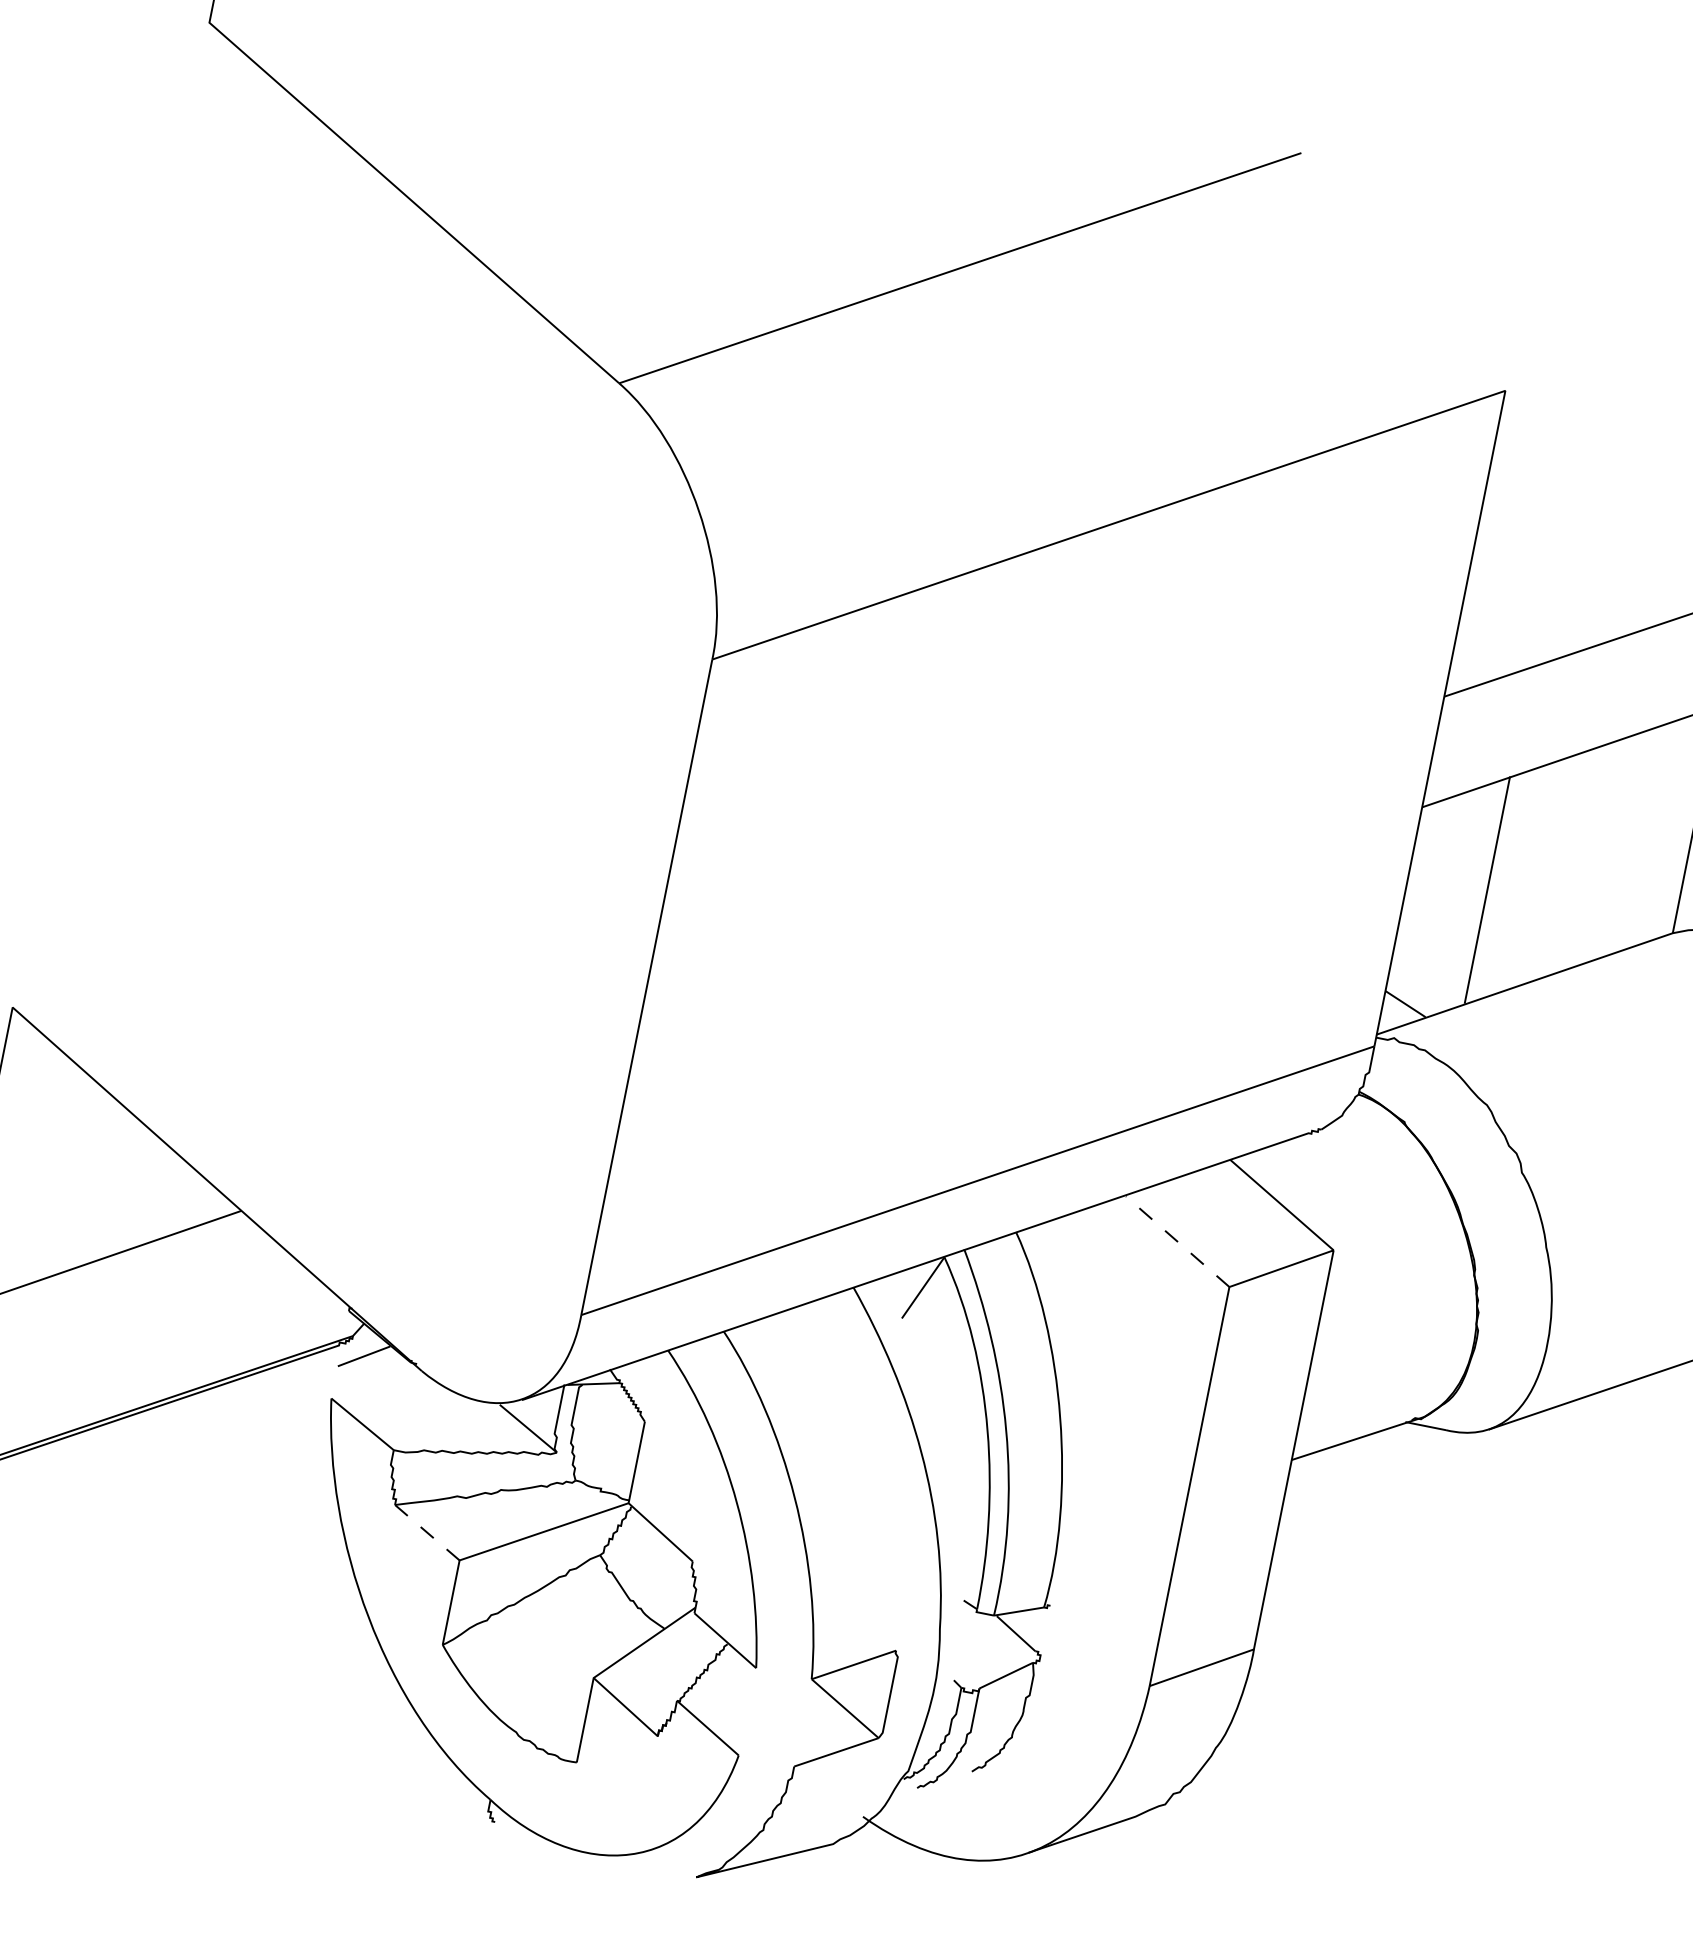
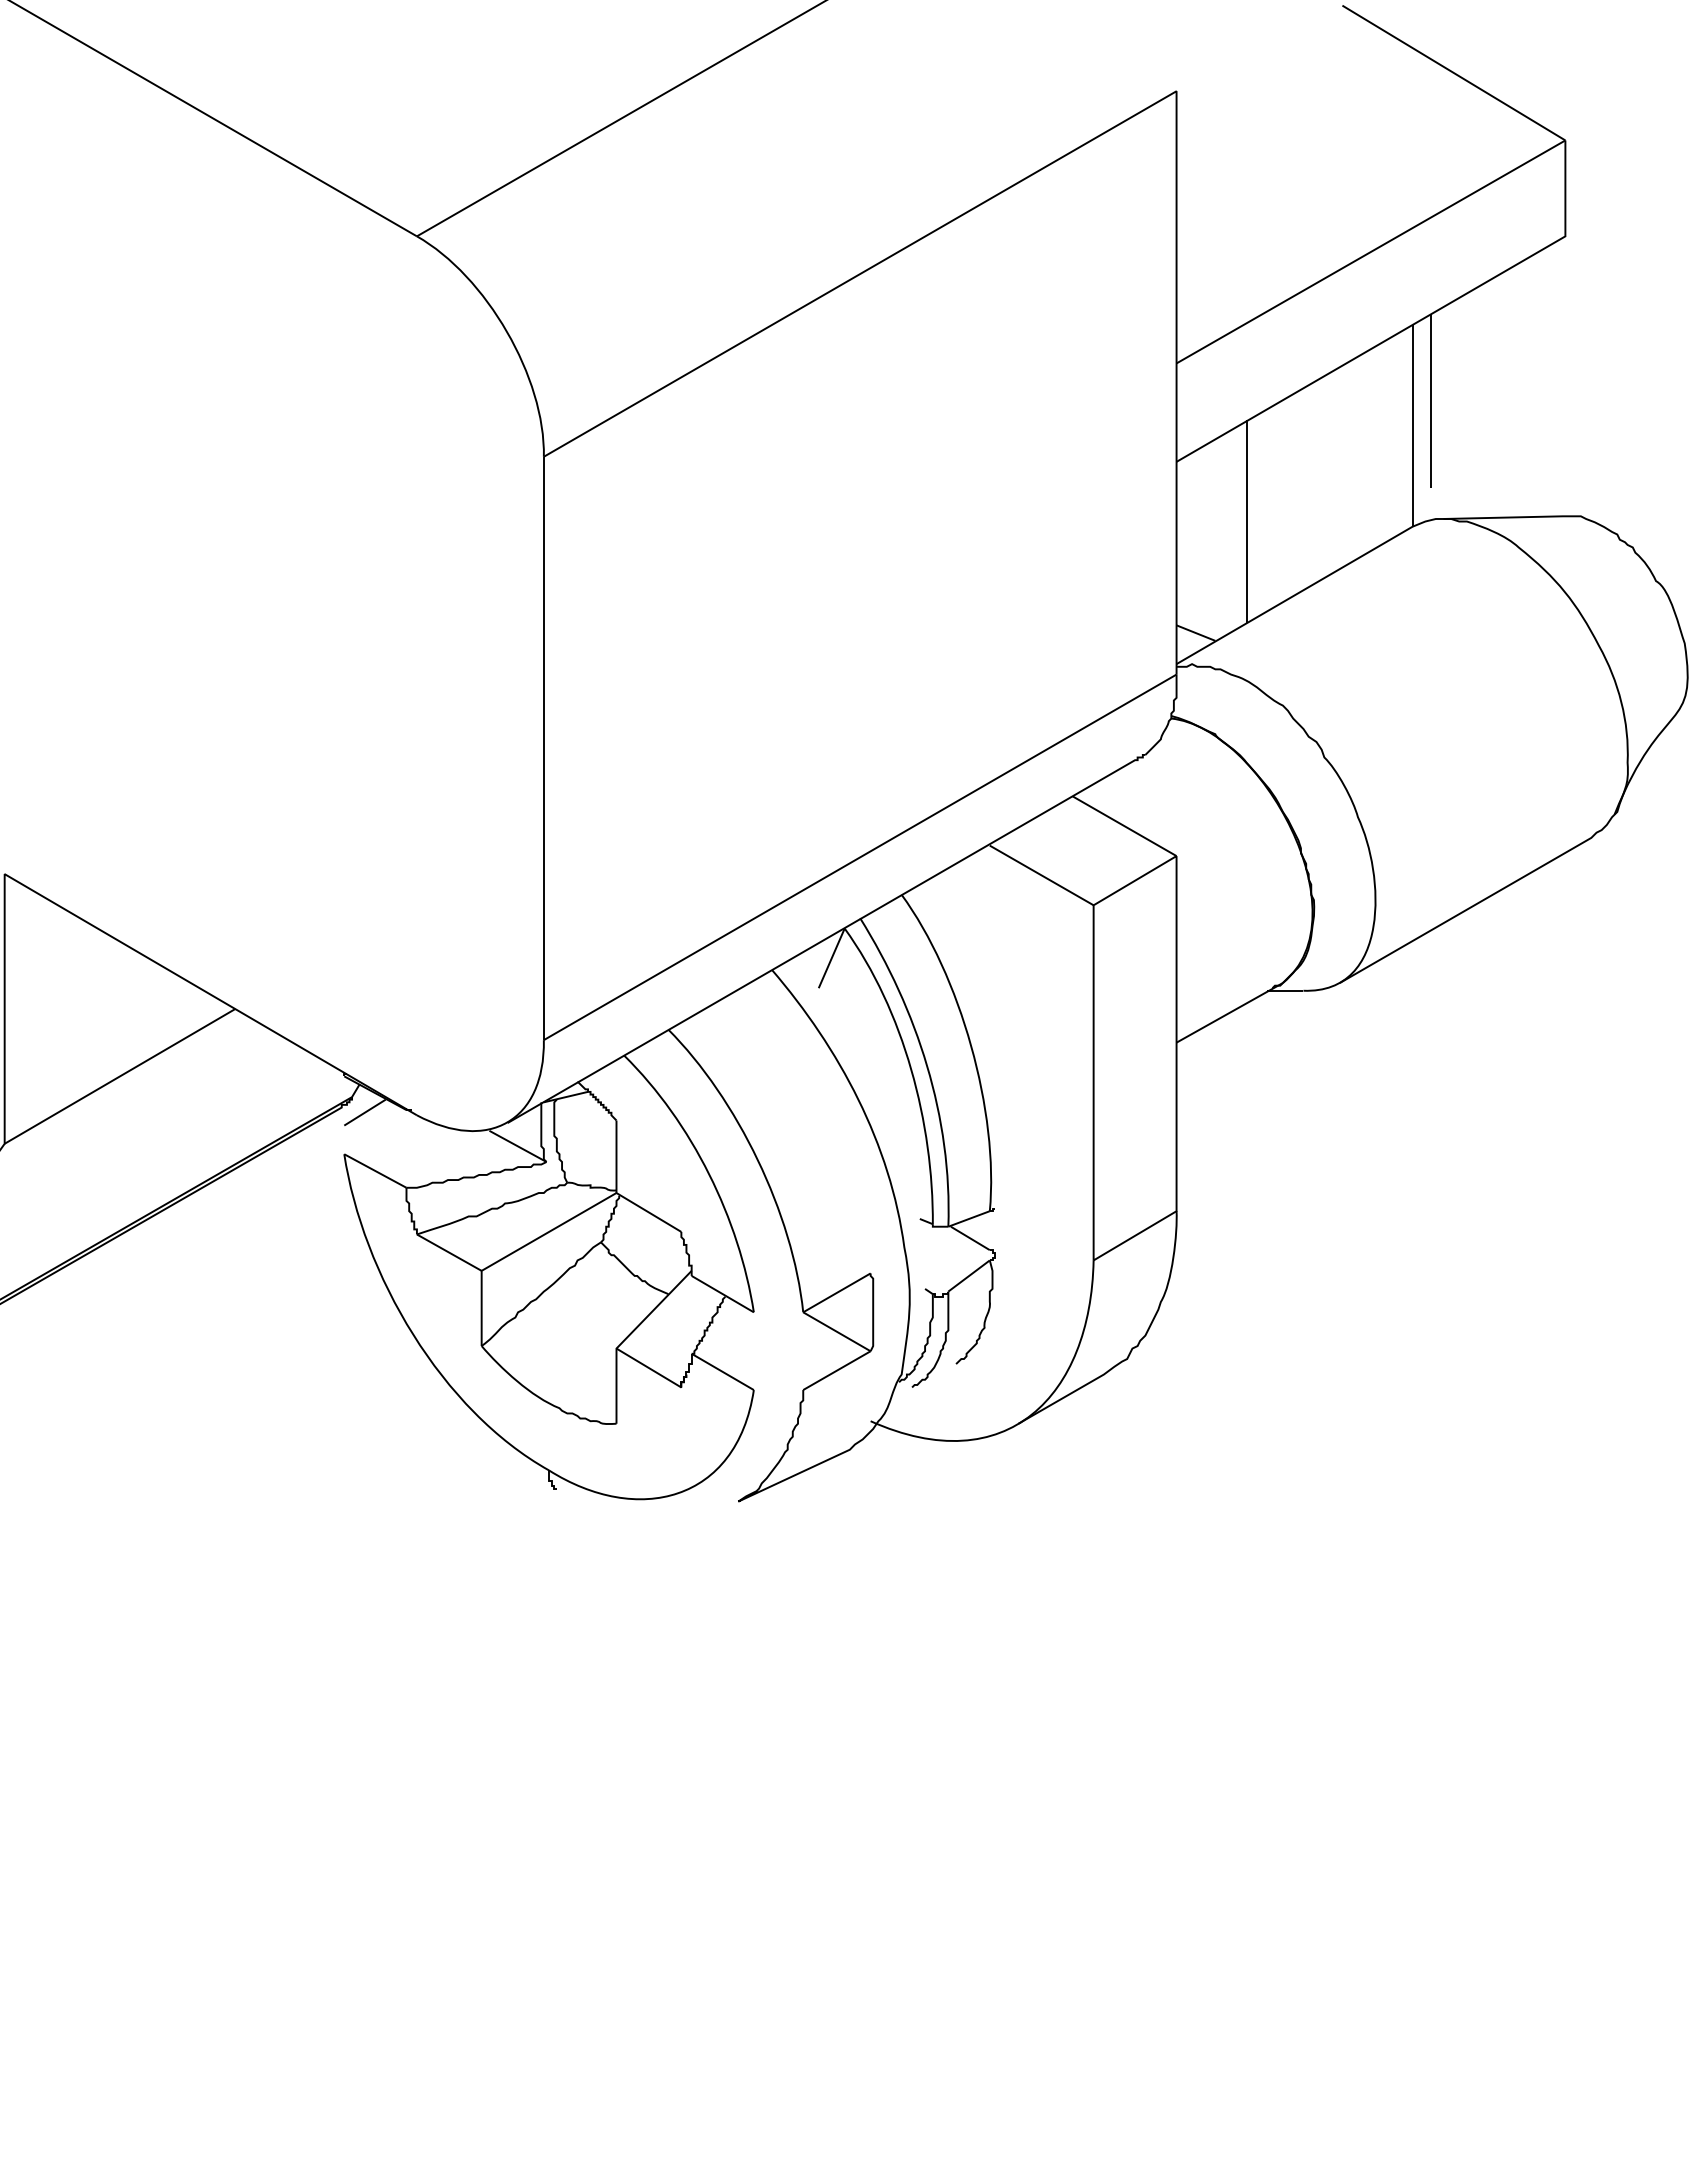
line: (1177, 1241) -> (1041, 875), dashed -> solid
line: (426, 1532) -> (448, 1252), dashed -> solid

